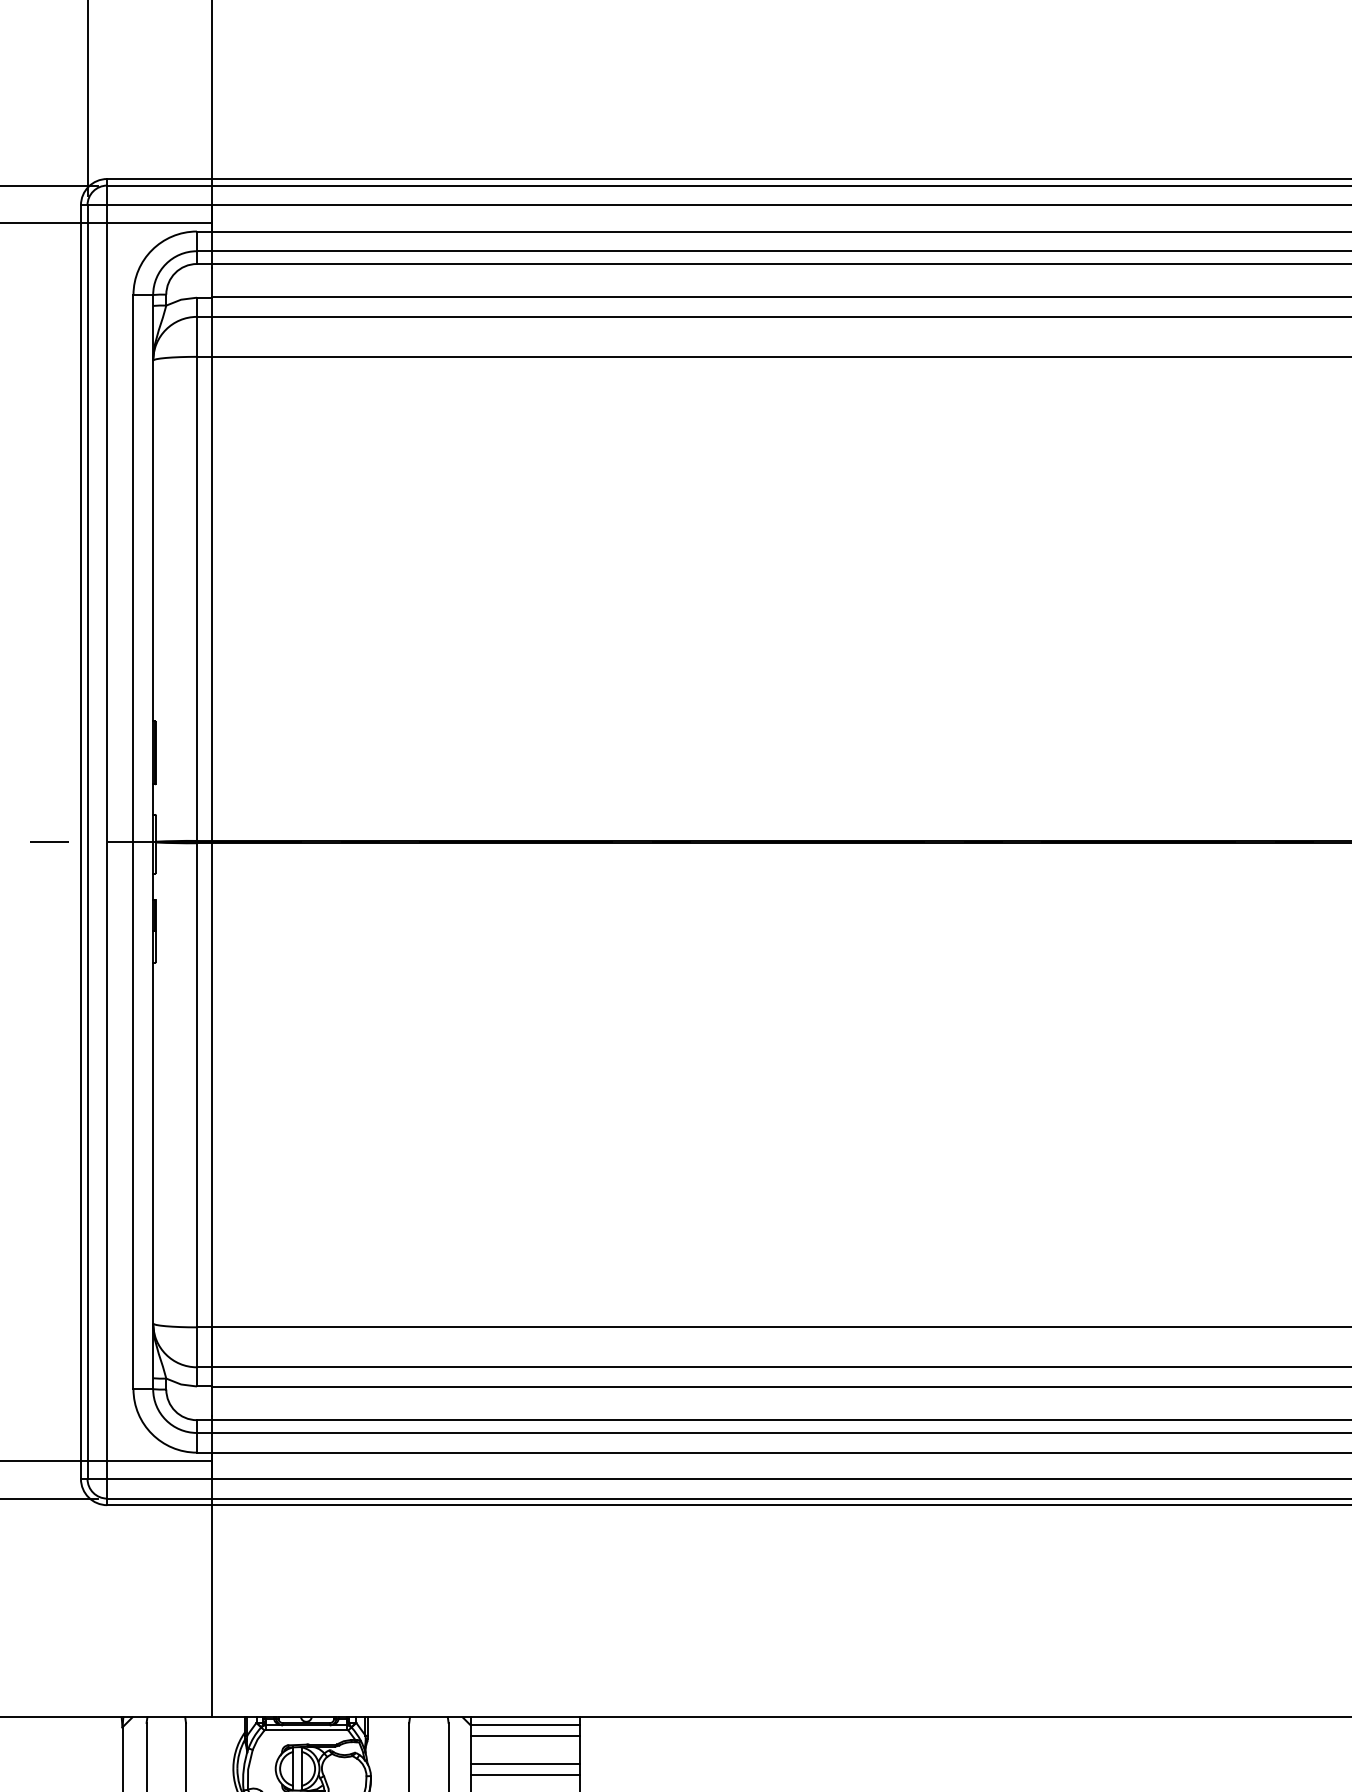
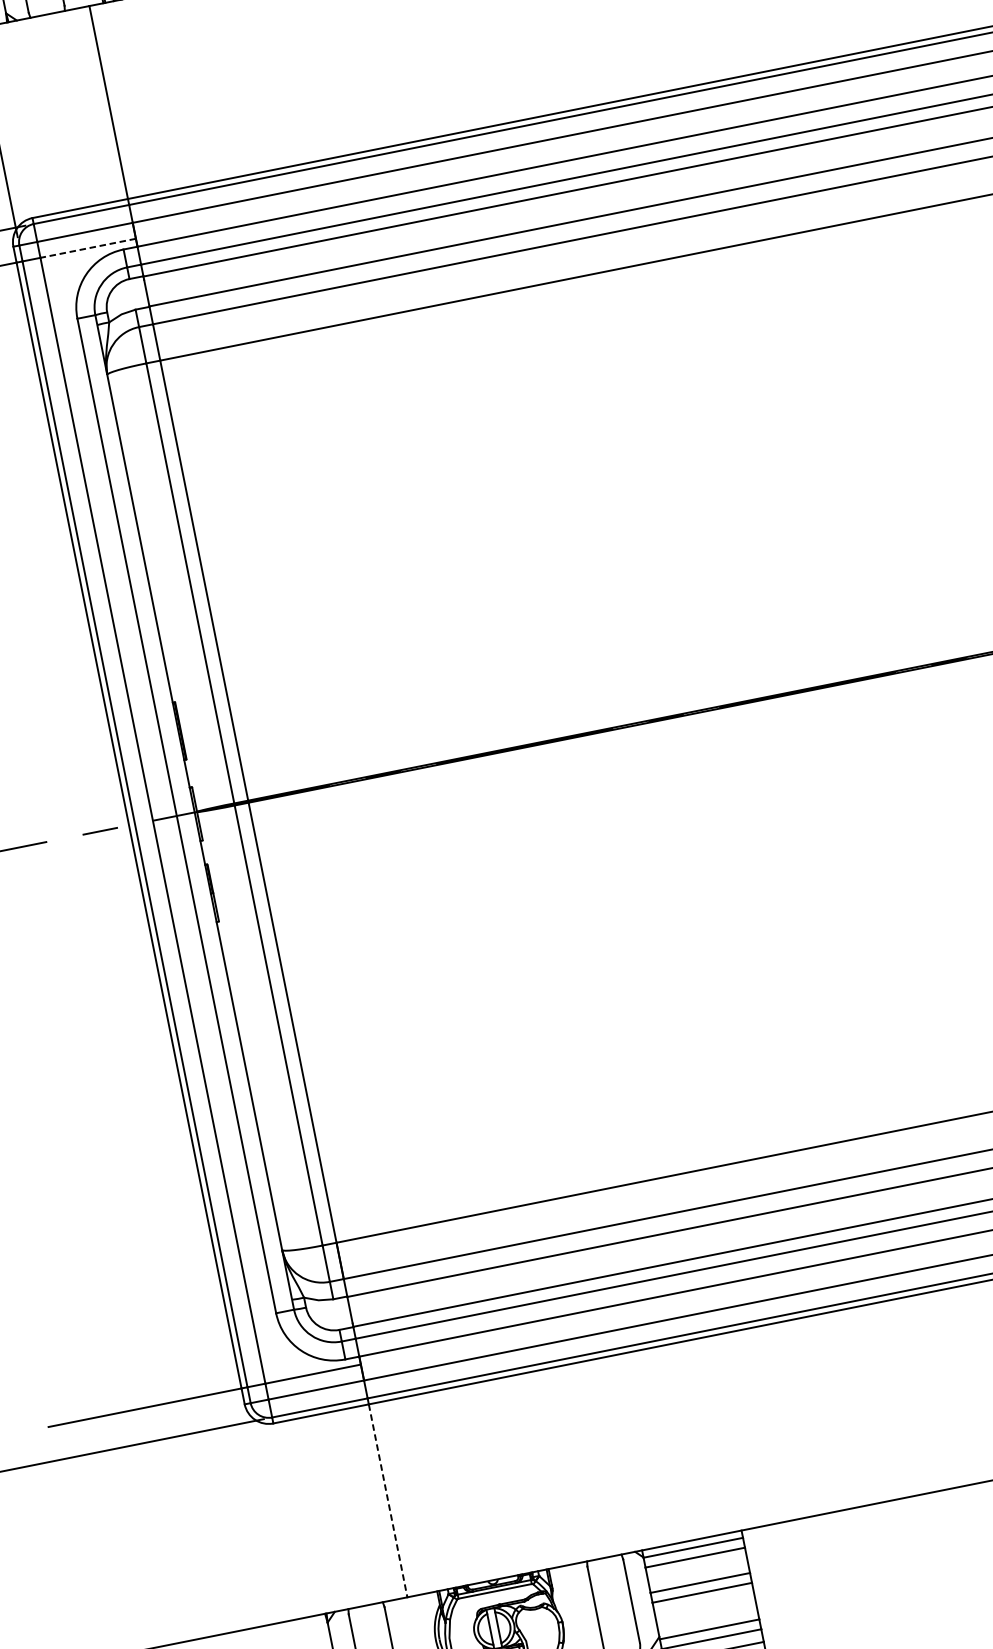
line: (159, 222) -> (87, 248), solid -> dashed
line: (212, 1611) -> (388, 1500), solid -> dashed

